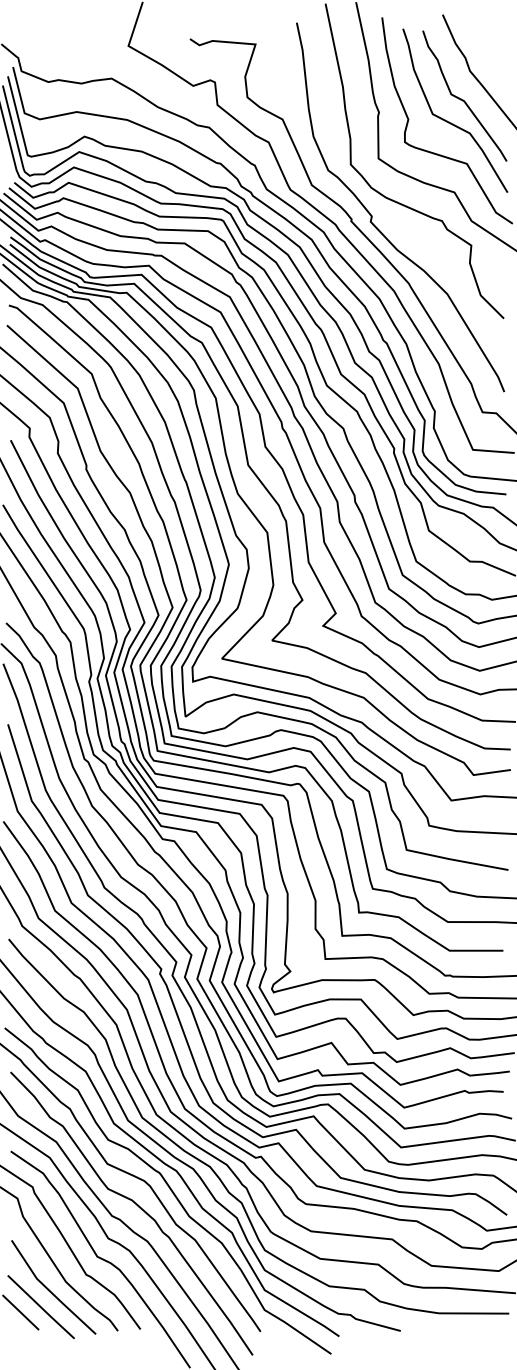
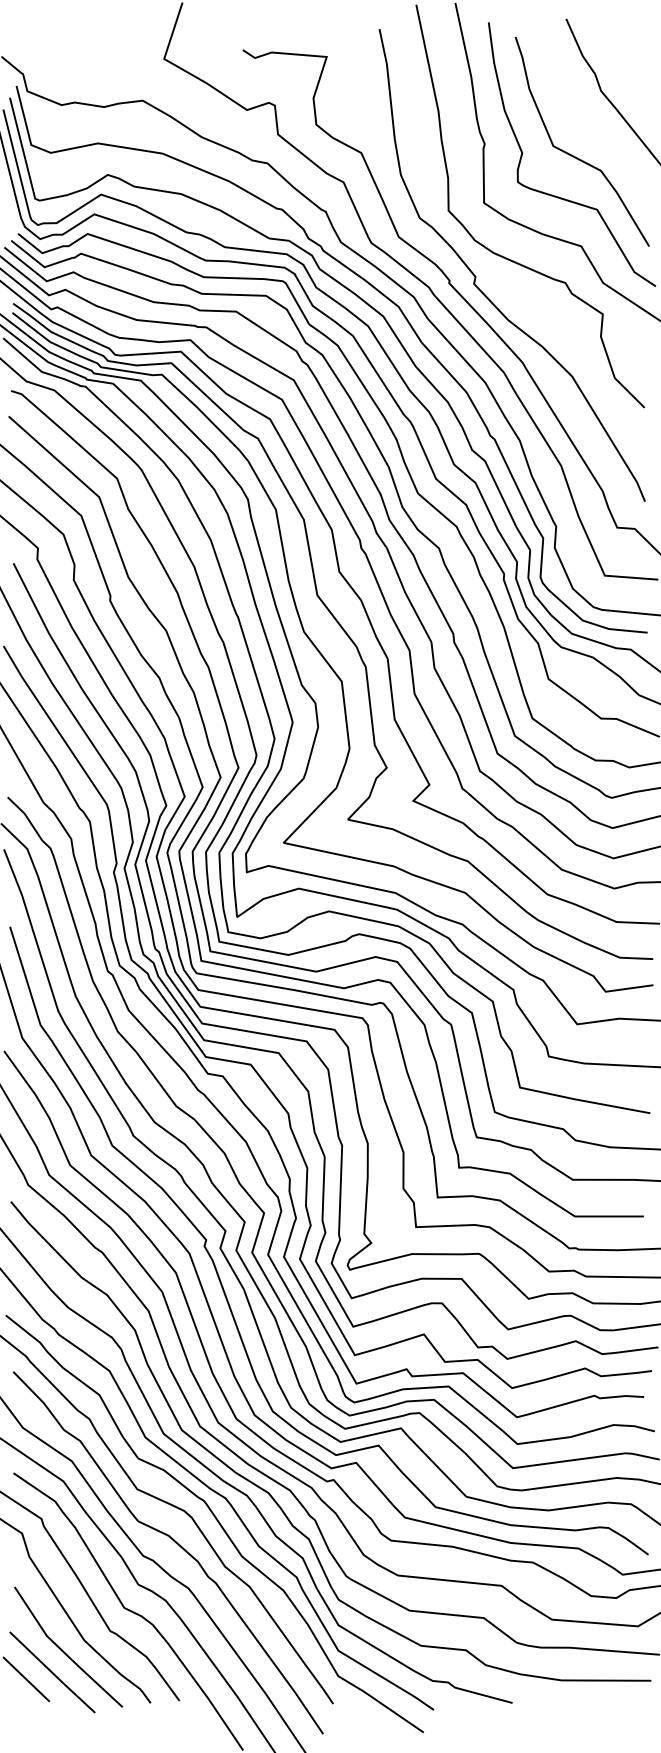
curve: (463, 99) -> (592, 127), removed

